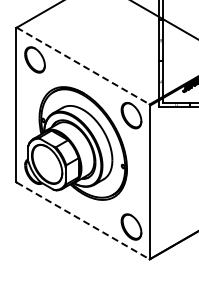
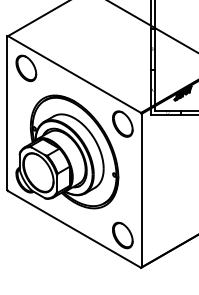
line: (83, 66) -> (74, 74), dashed -> solid
line: (83, 221) -> (74, 229), dashed -> solid

